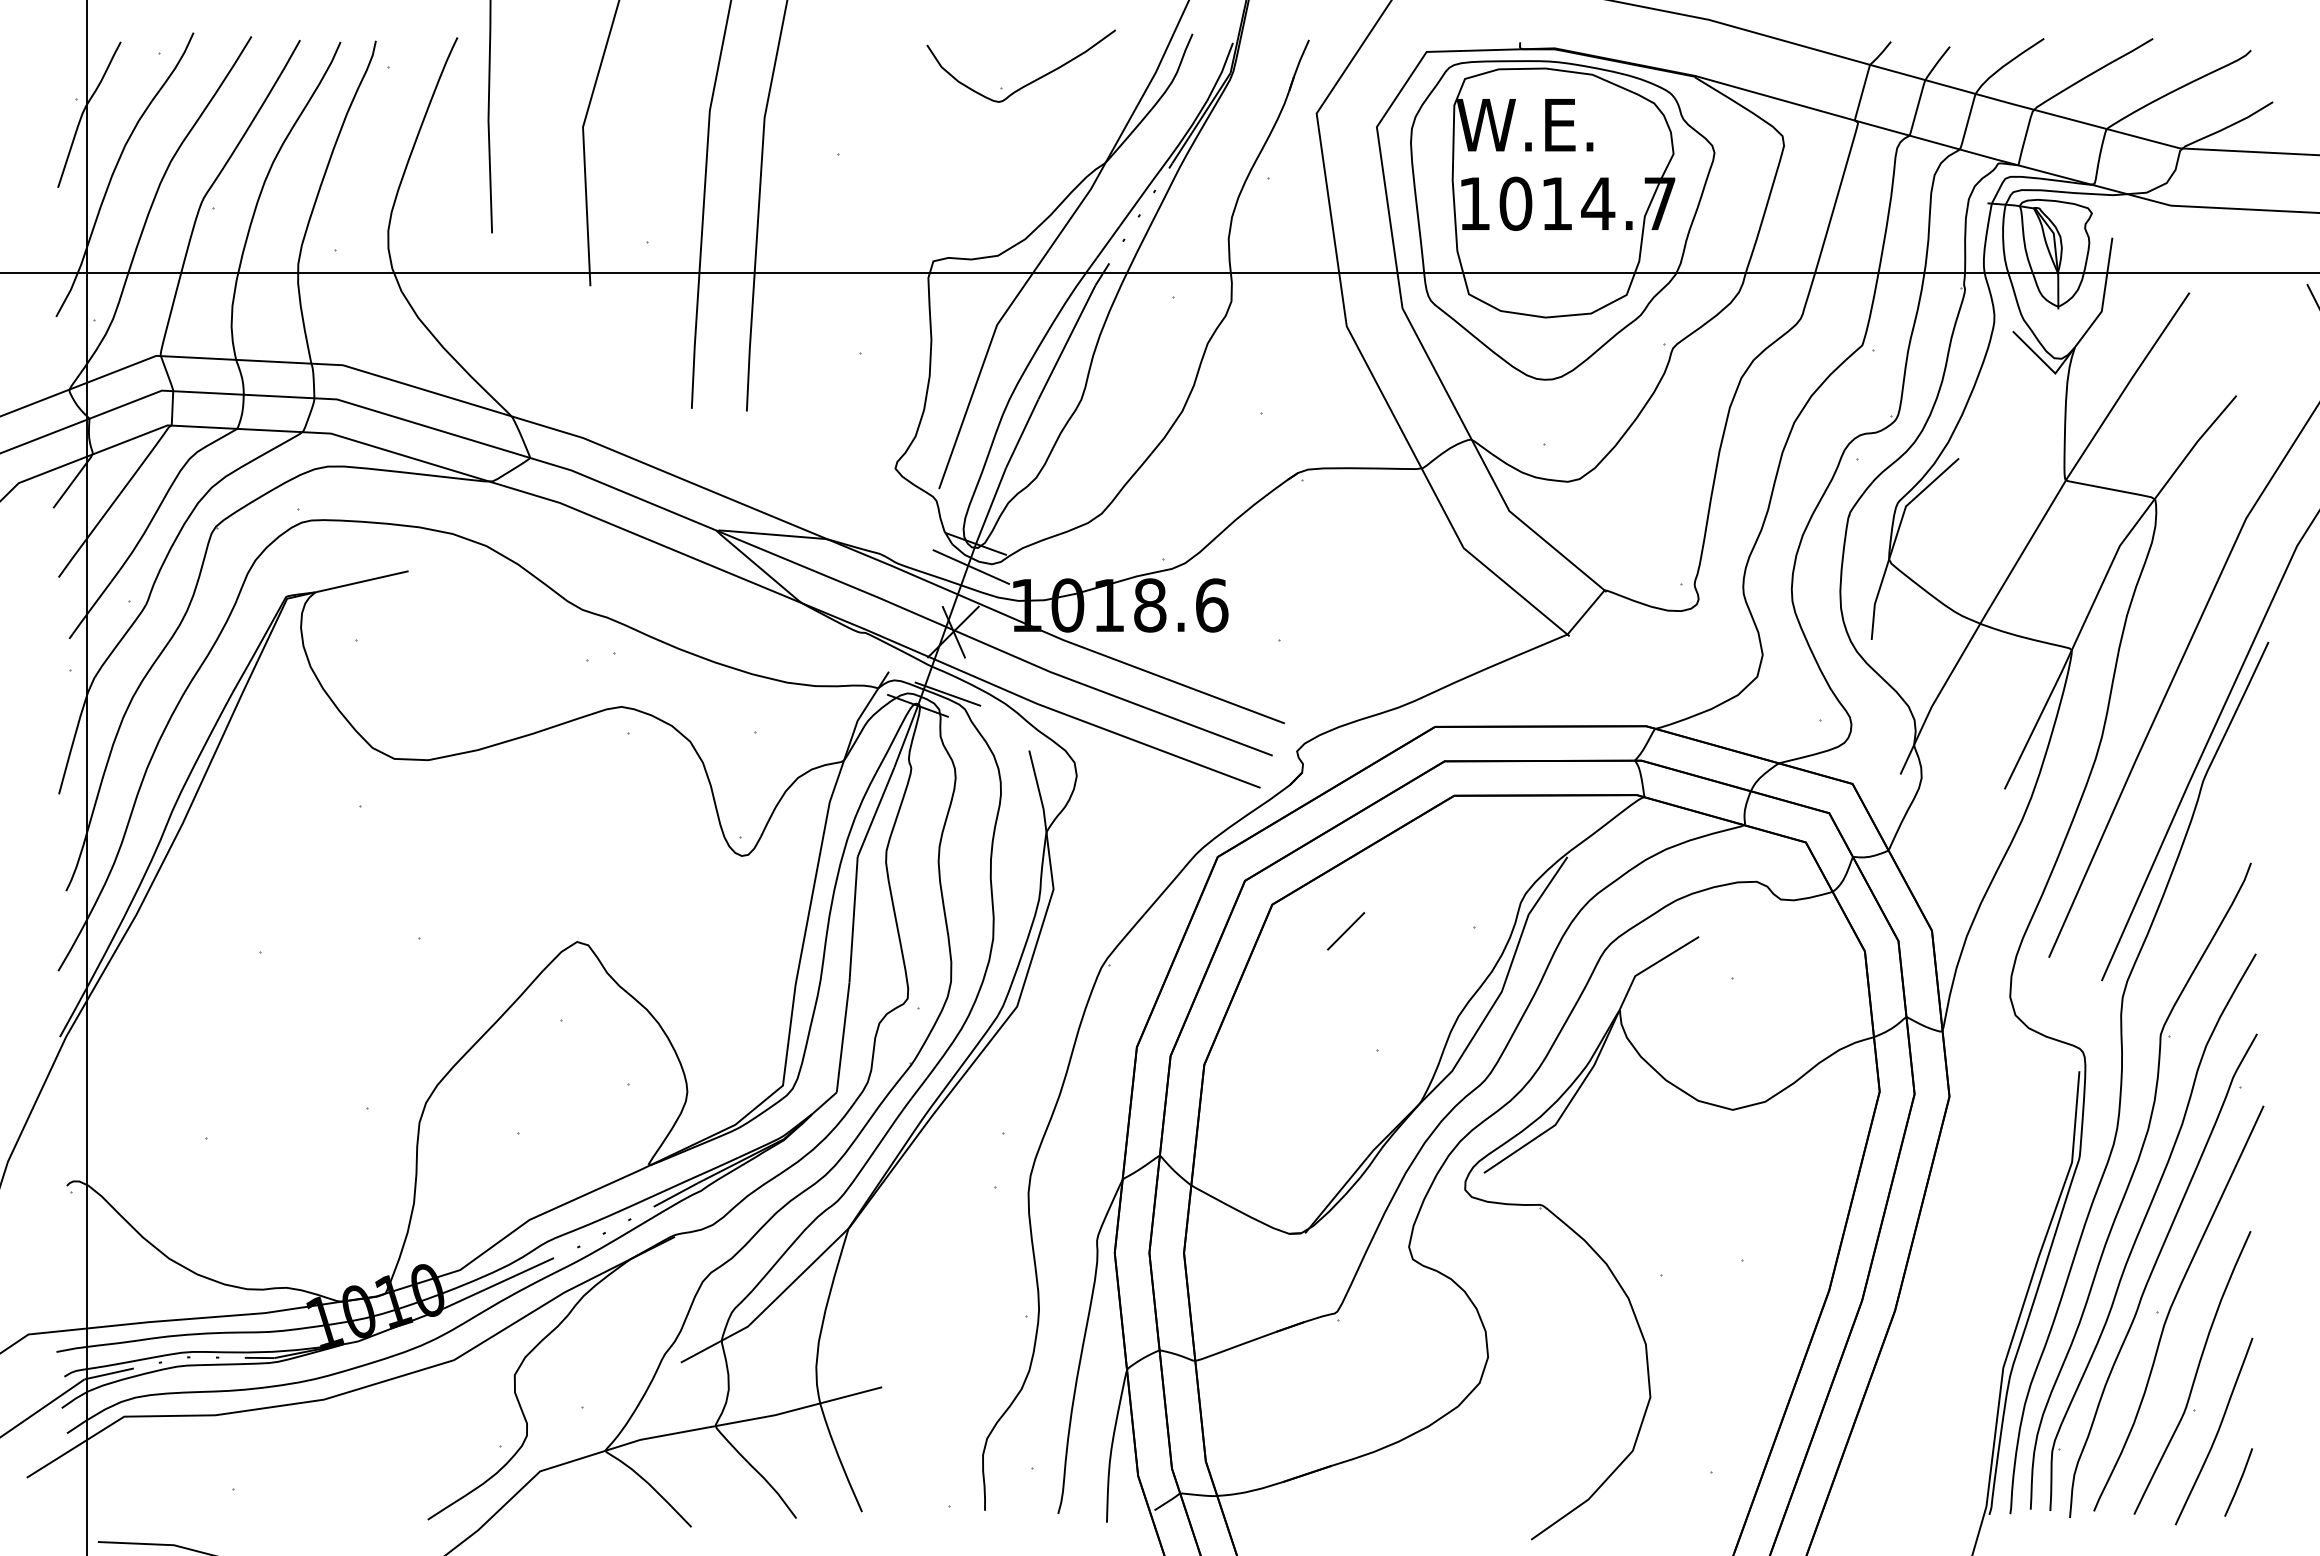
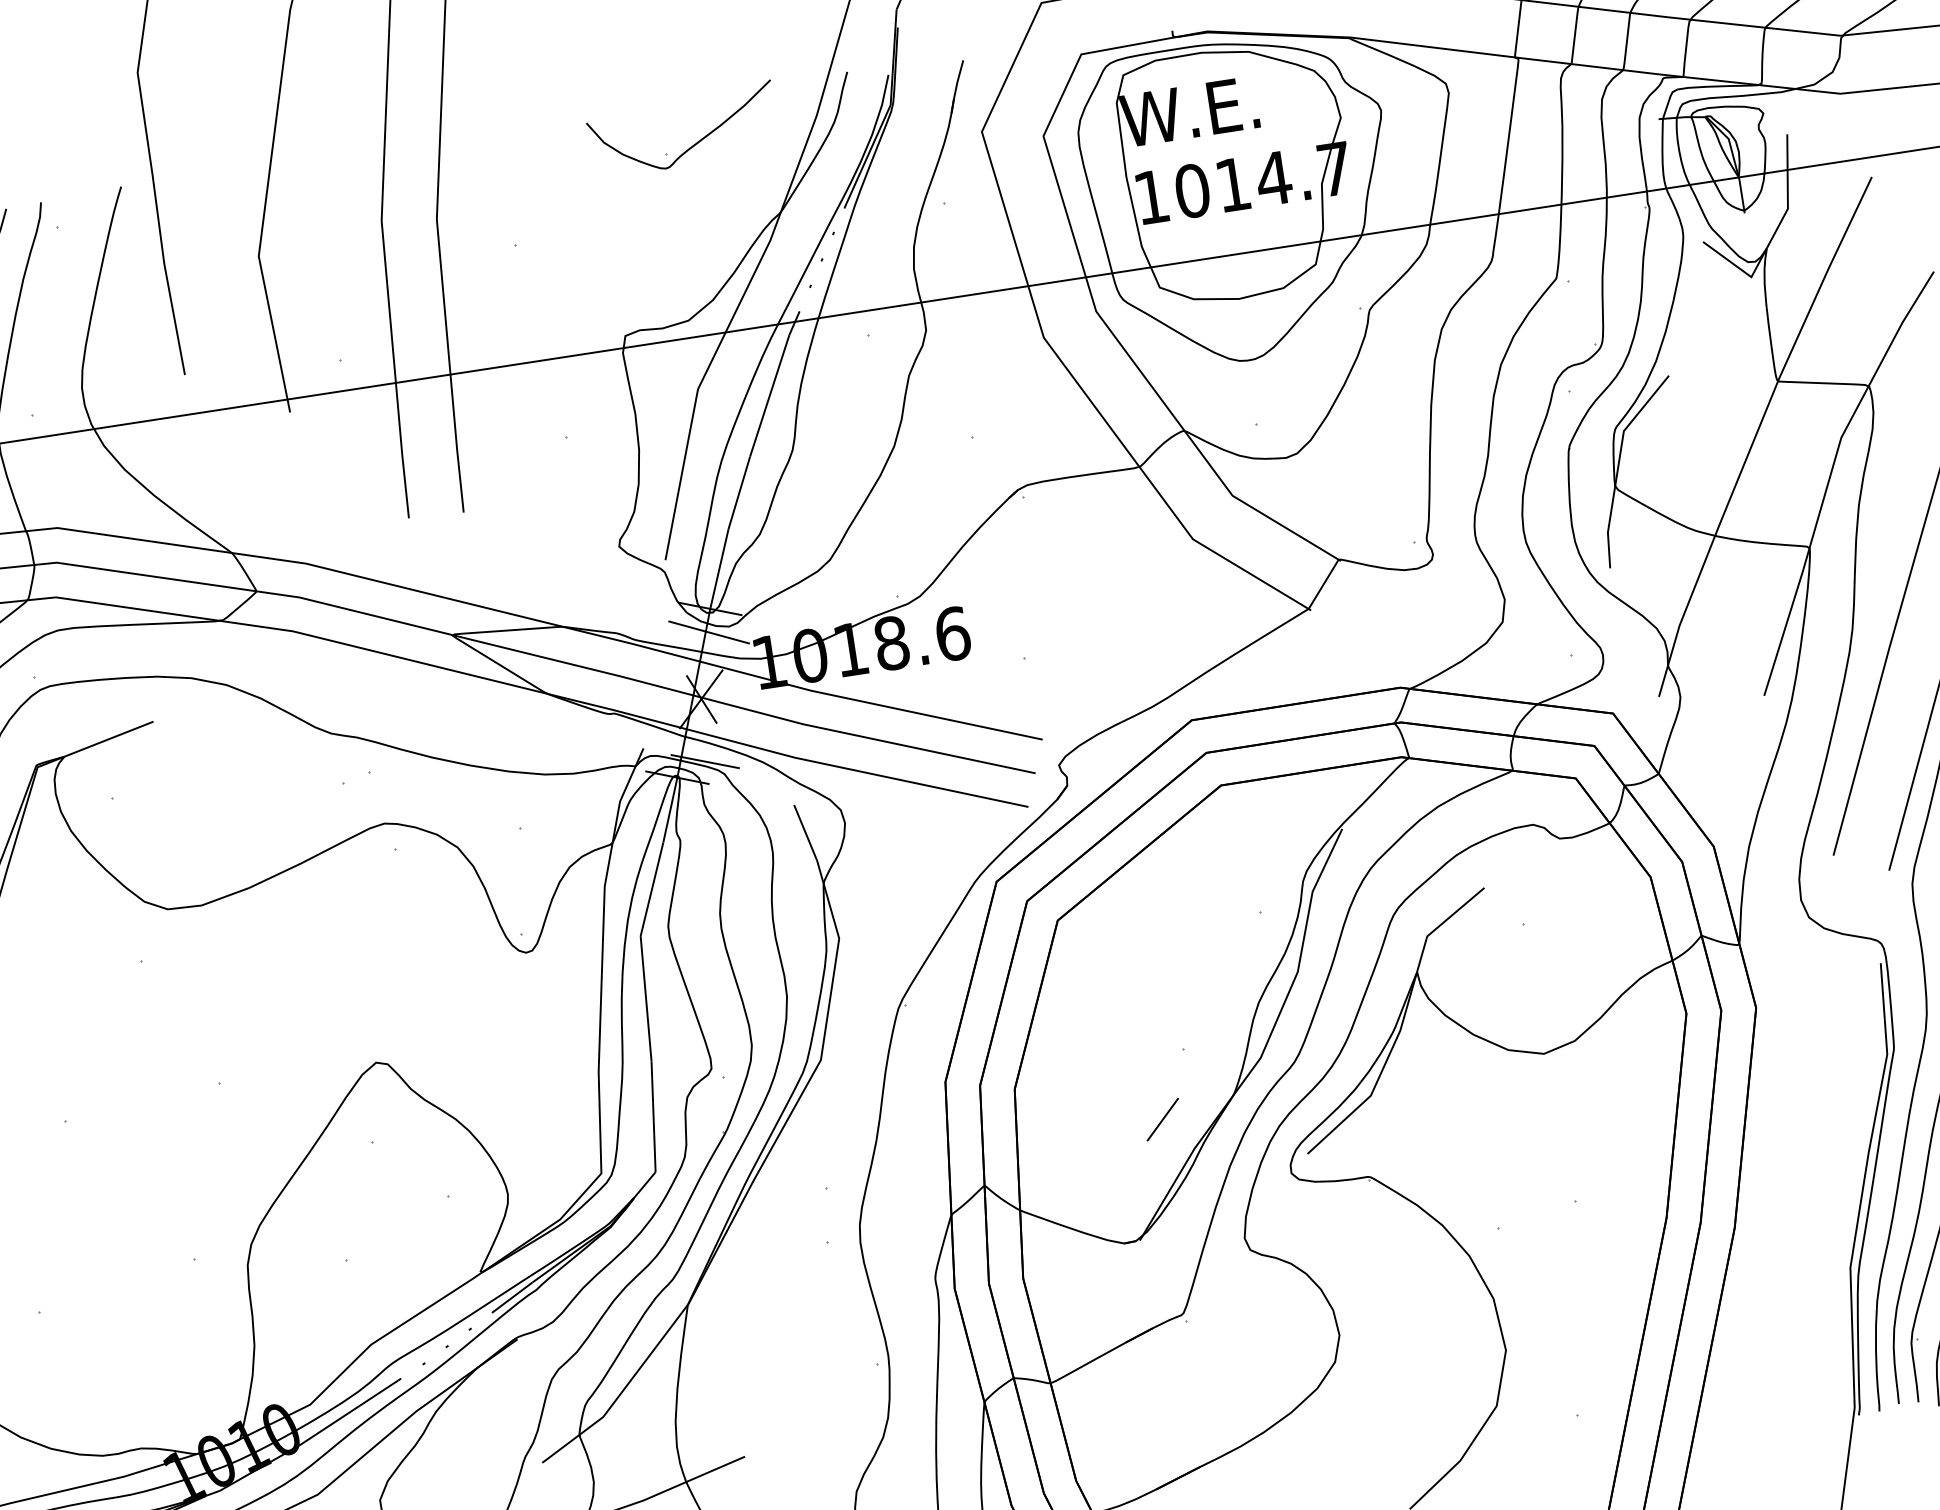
line: (1346, 931) -> (1163, 1119), moved

